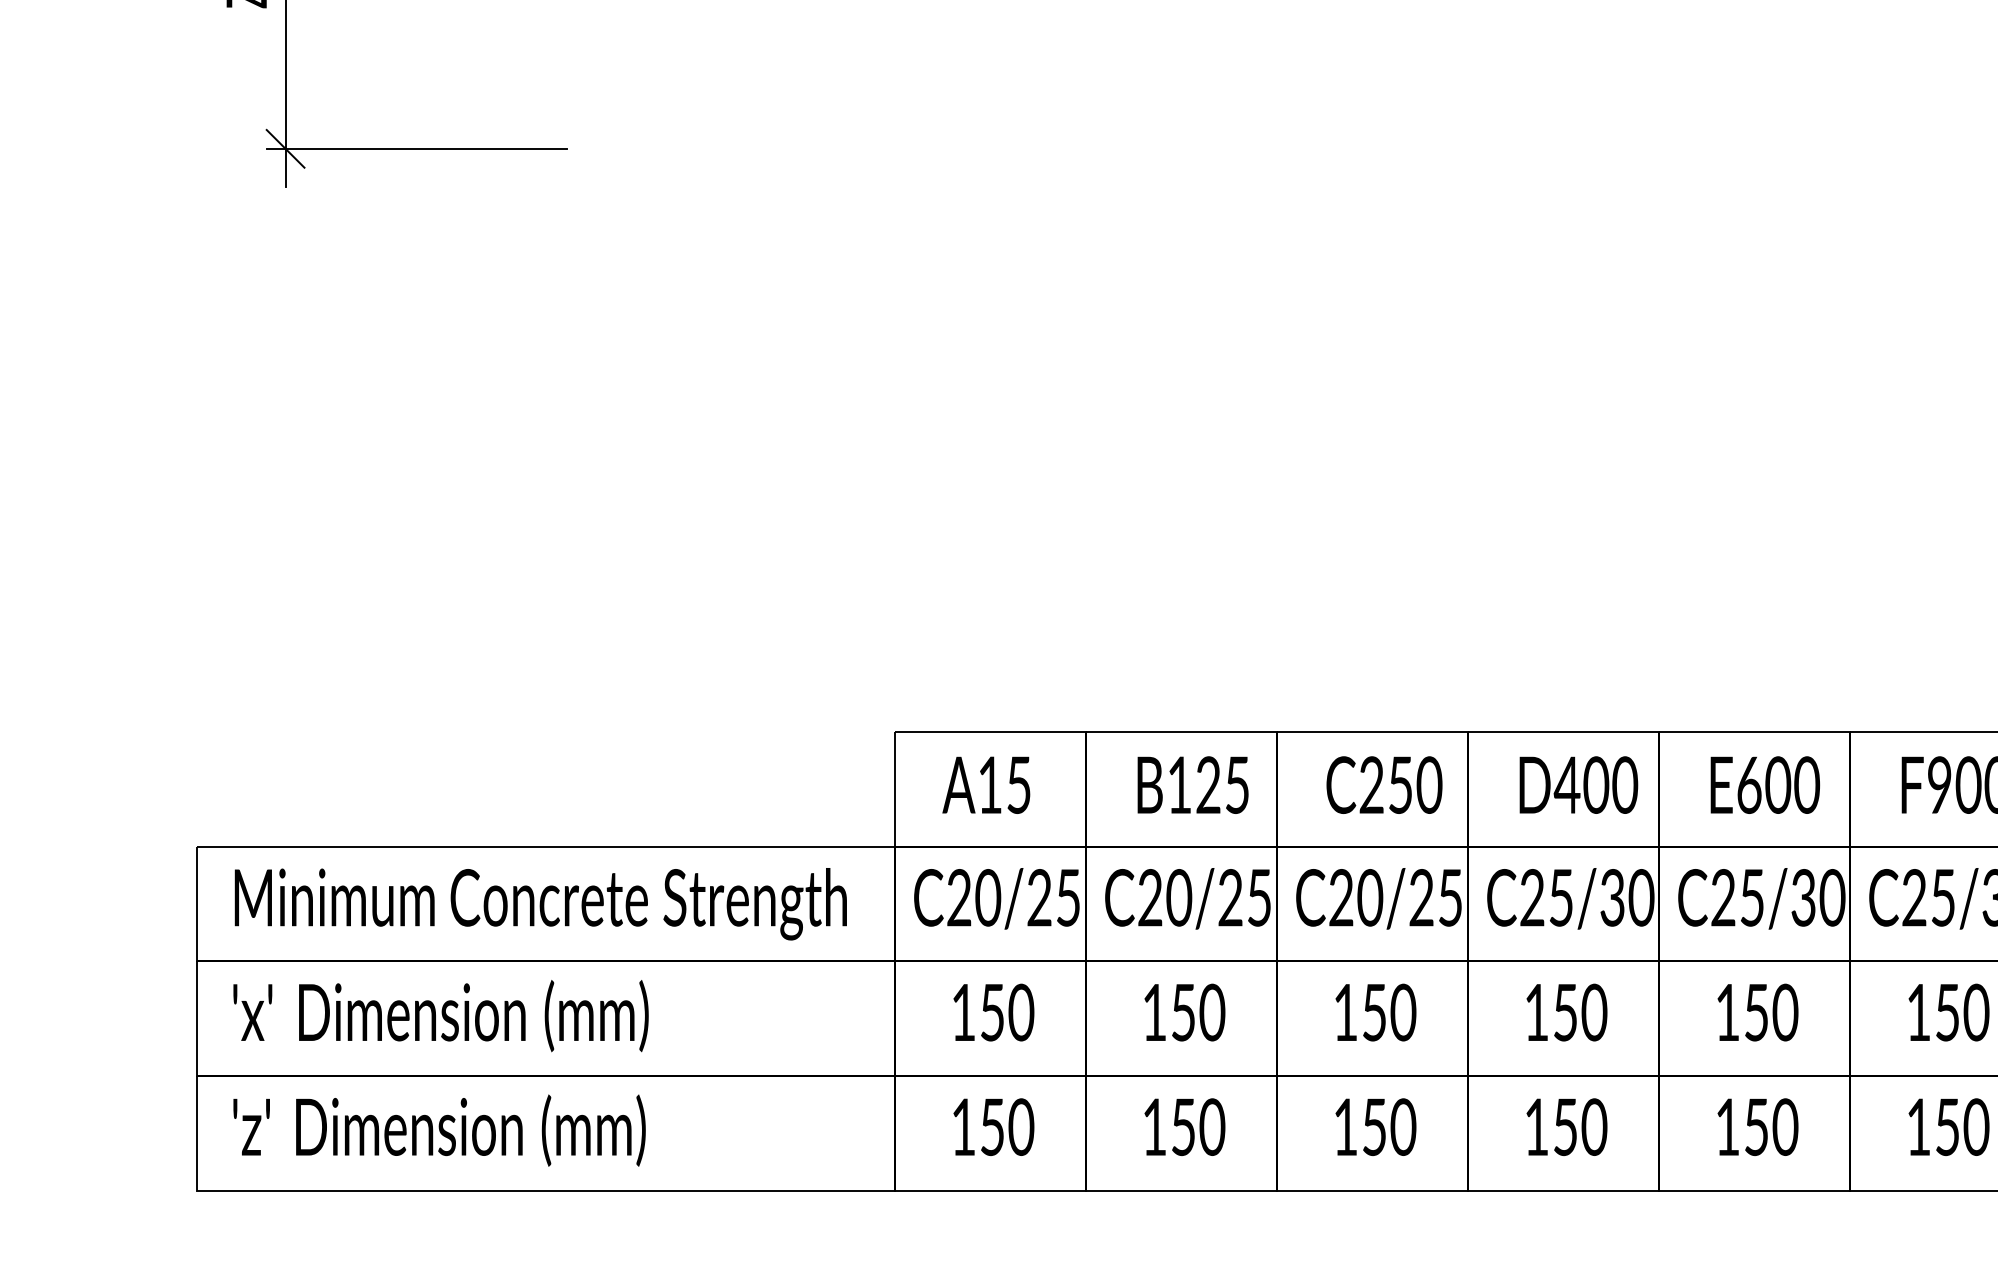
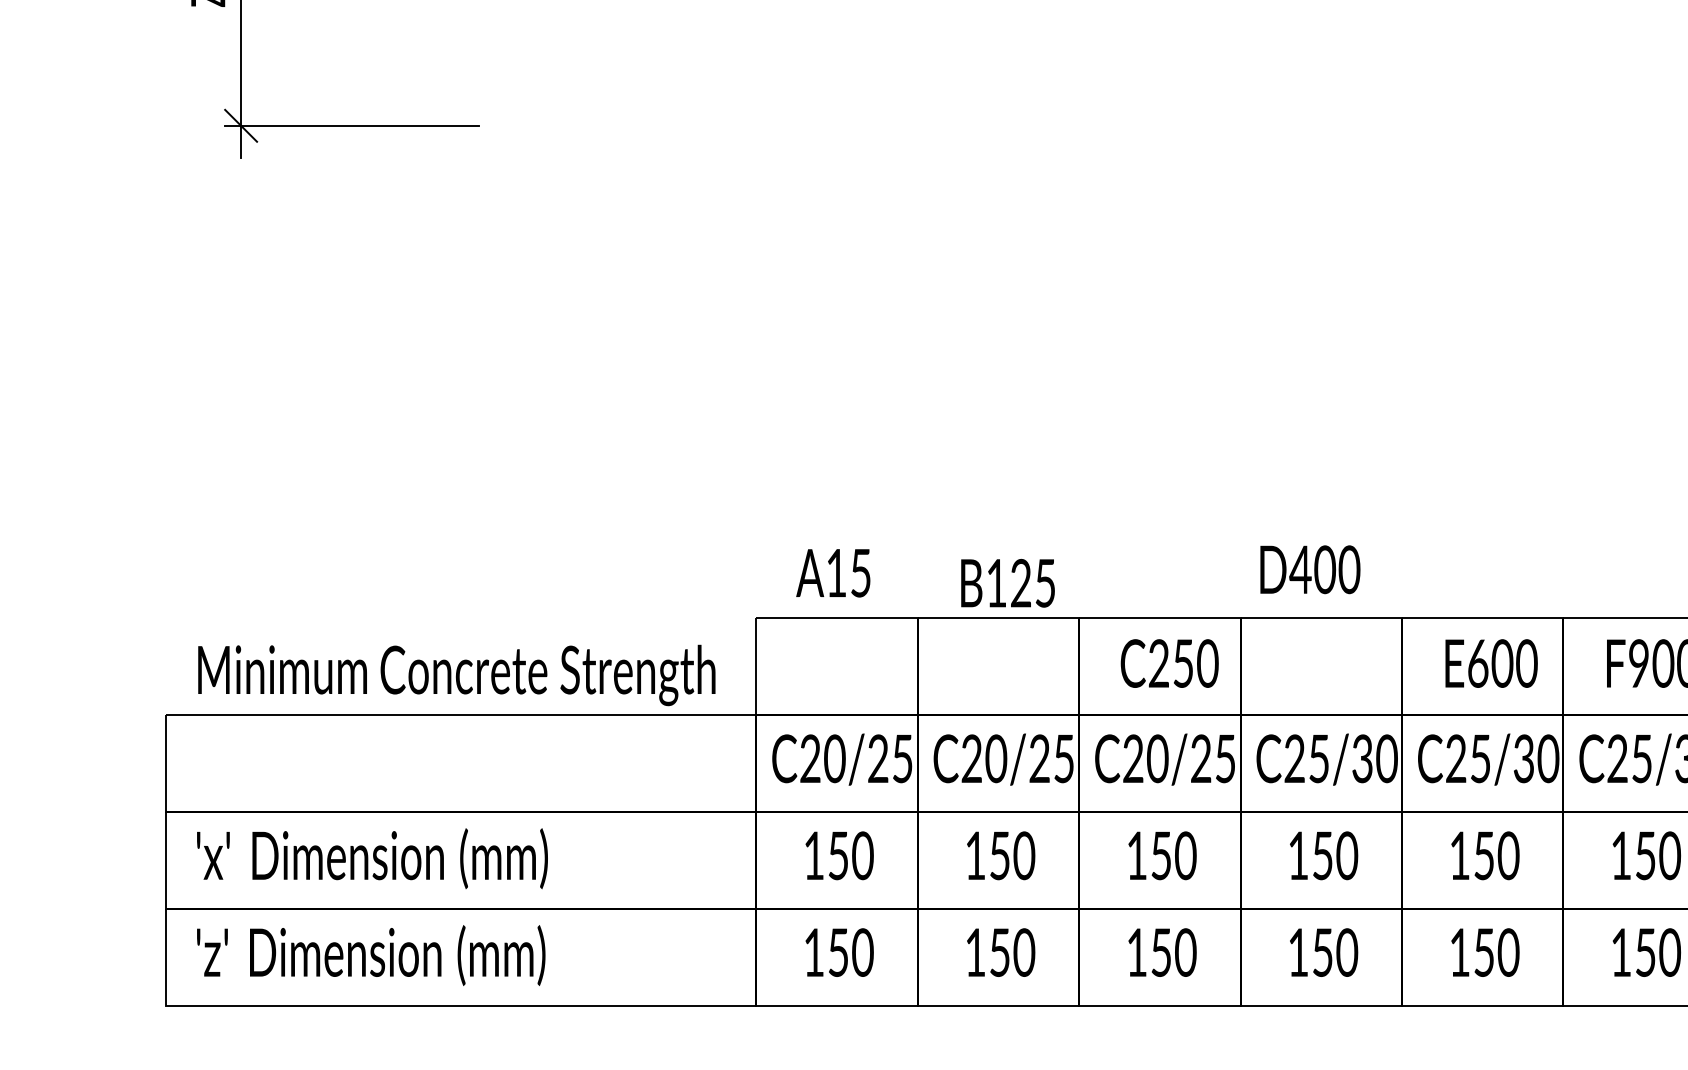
text: (986, 784) -> (833, 572), moved
text: (1192, 784) -> (1007, 582), moved
text: (1578, 784) -> (1310, 569), moved
text: (540, 904) -> (456, 675), moved

